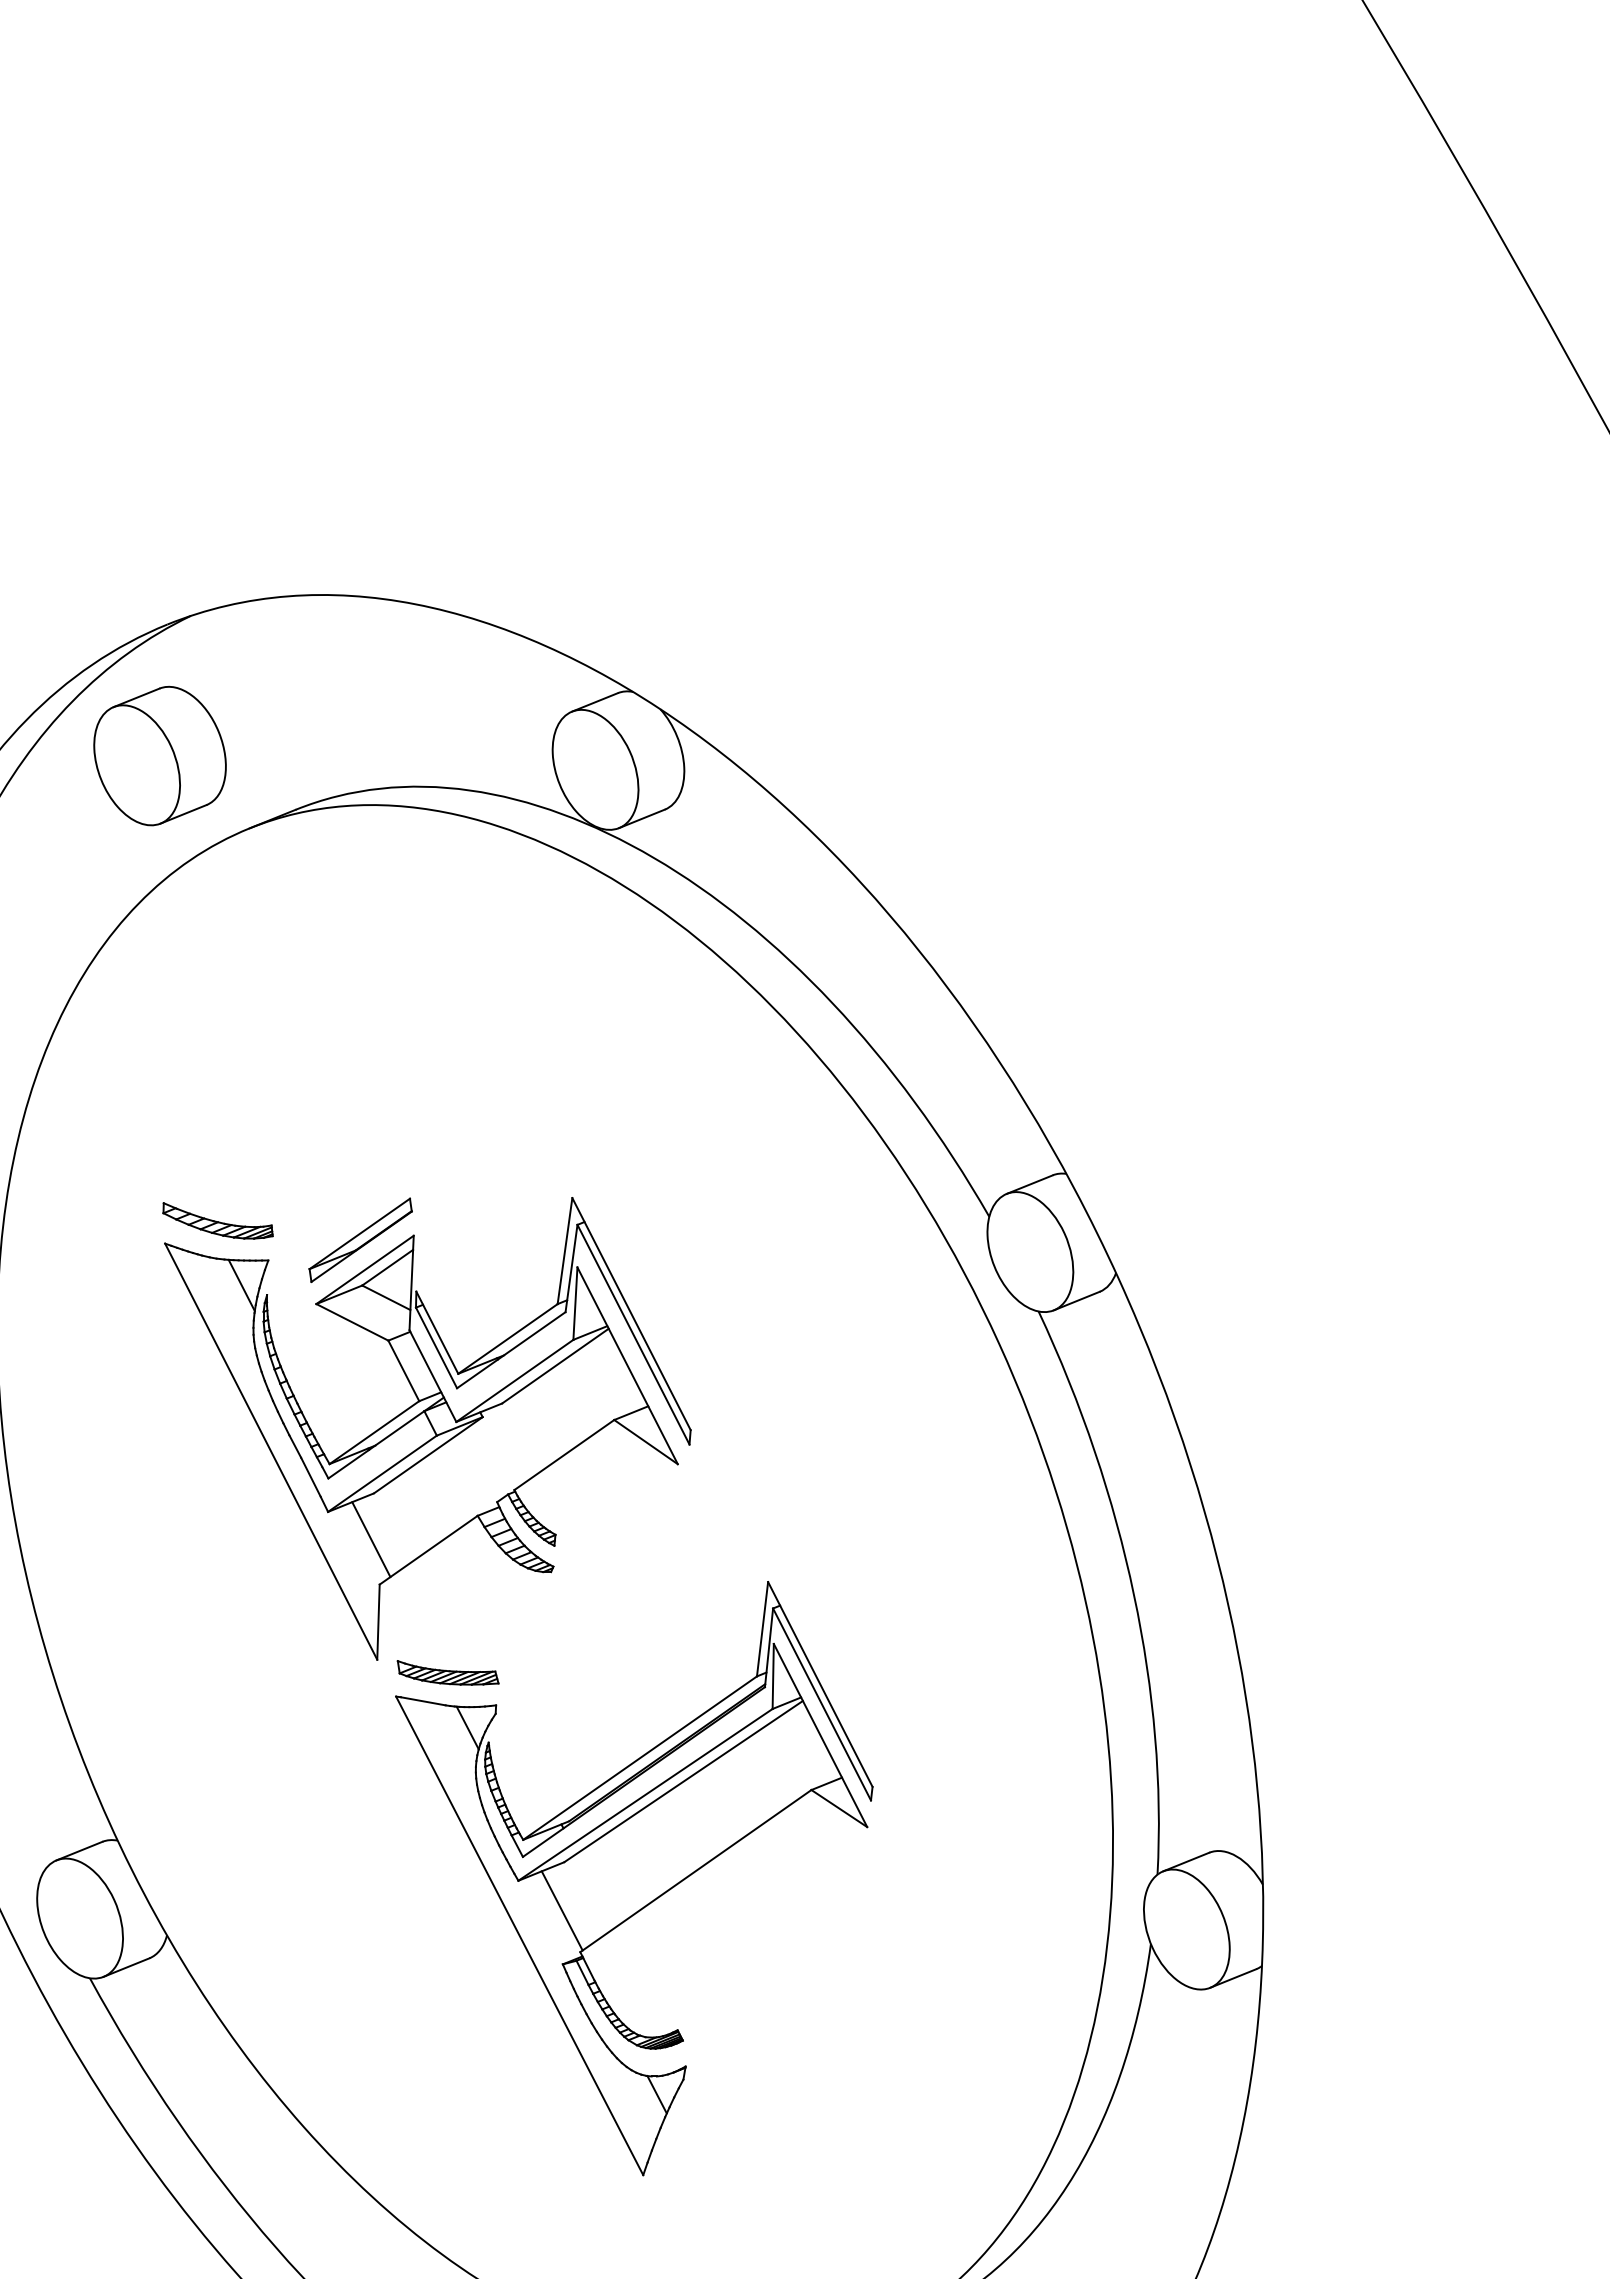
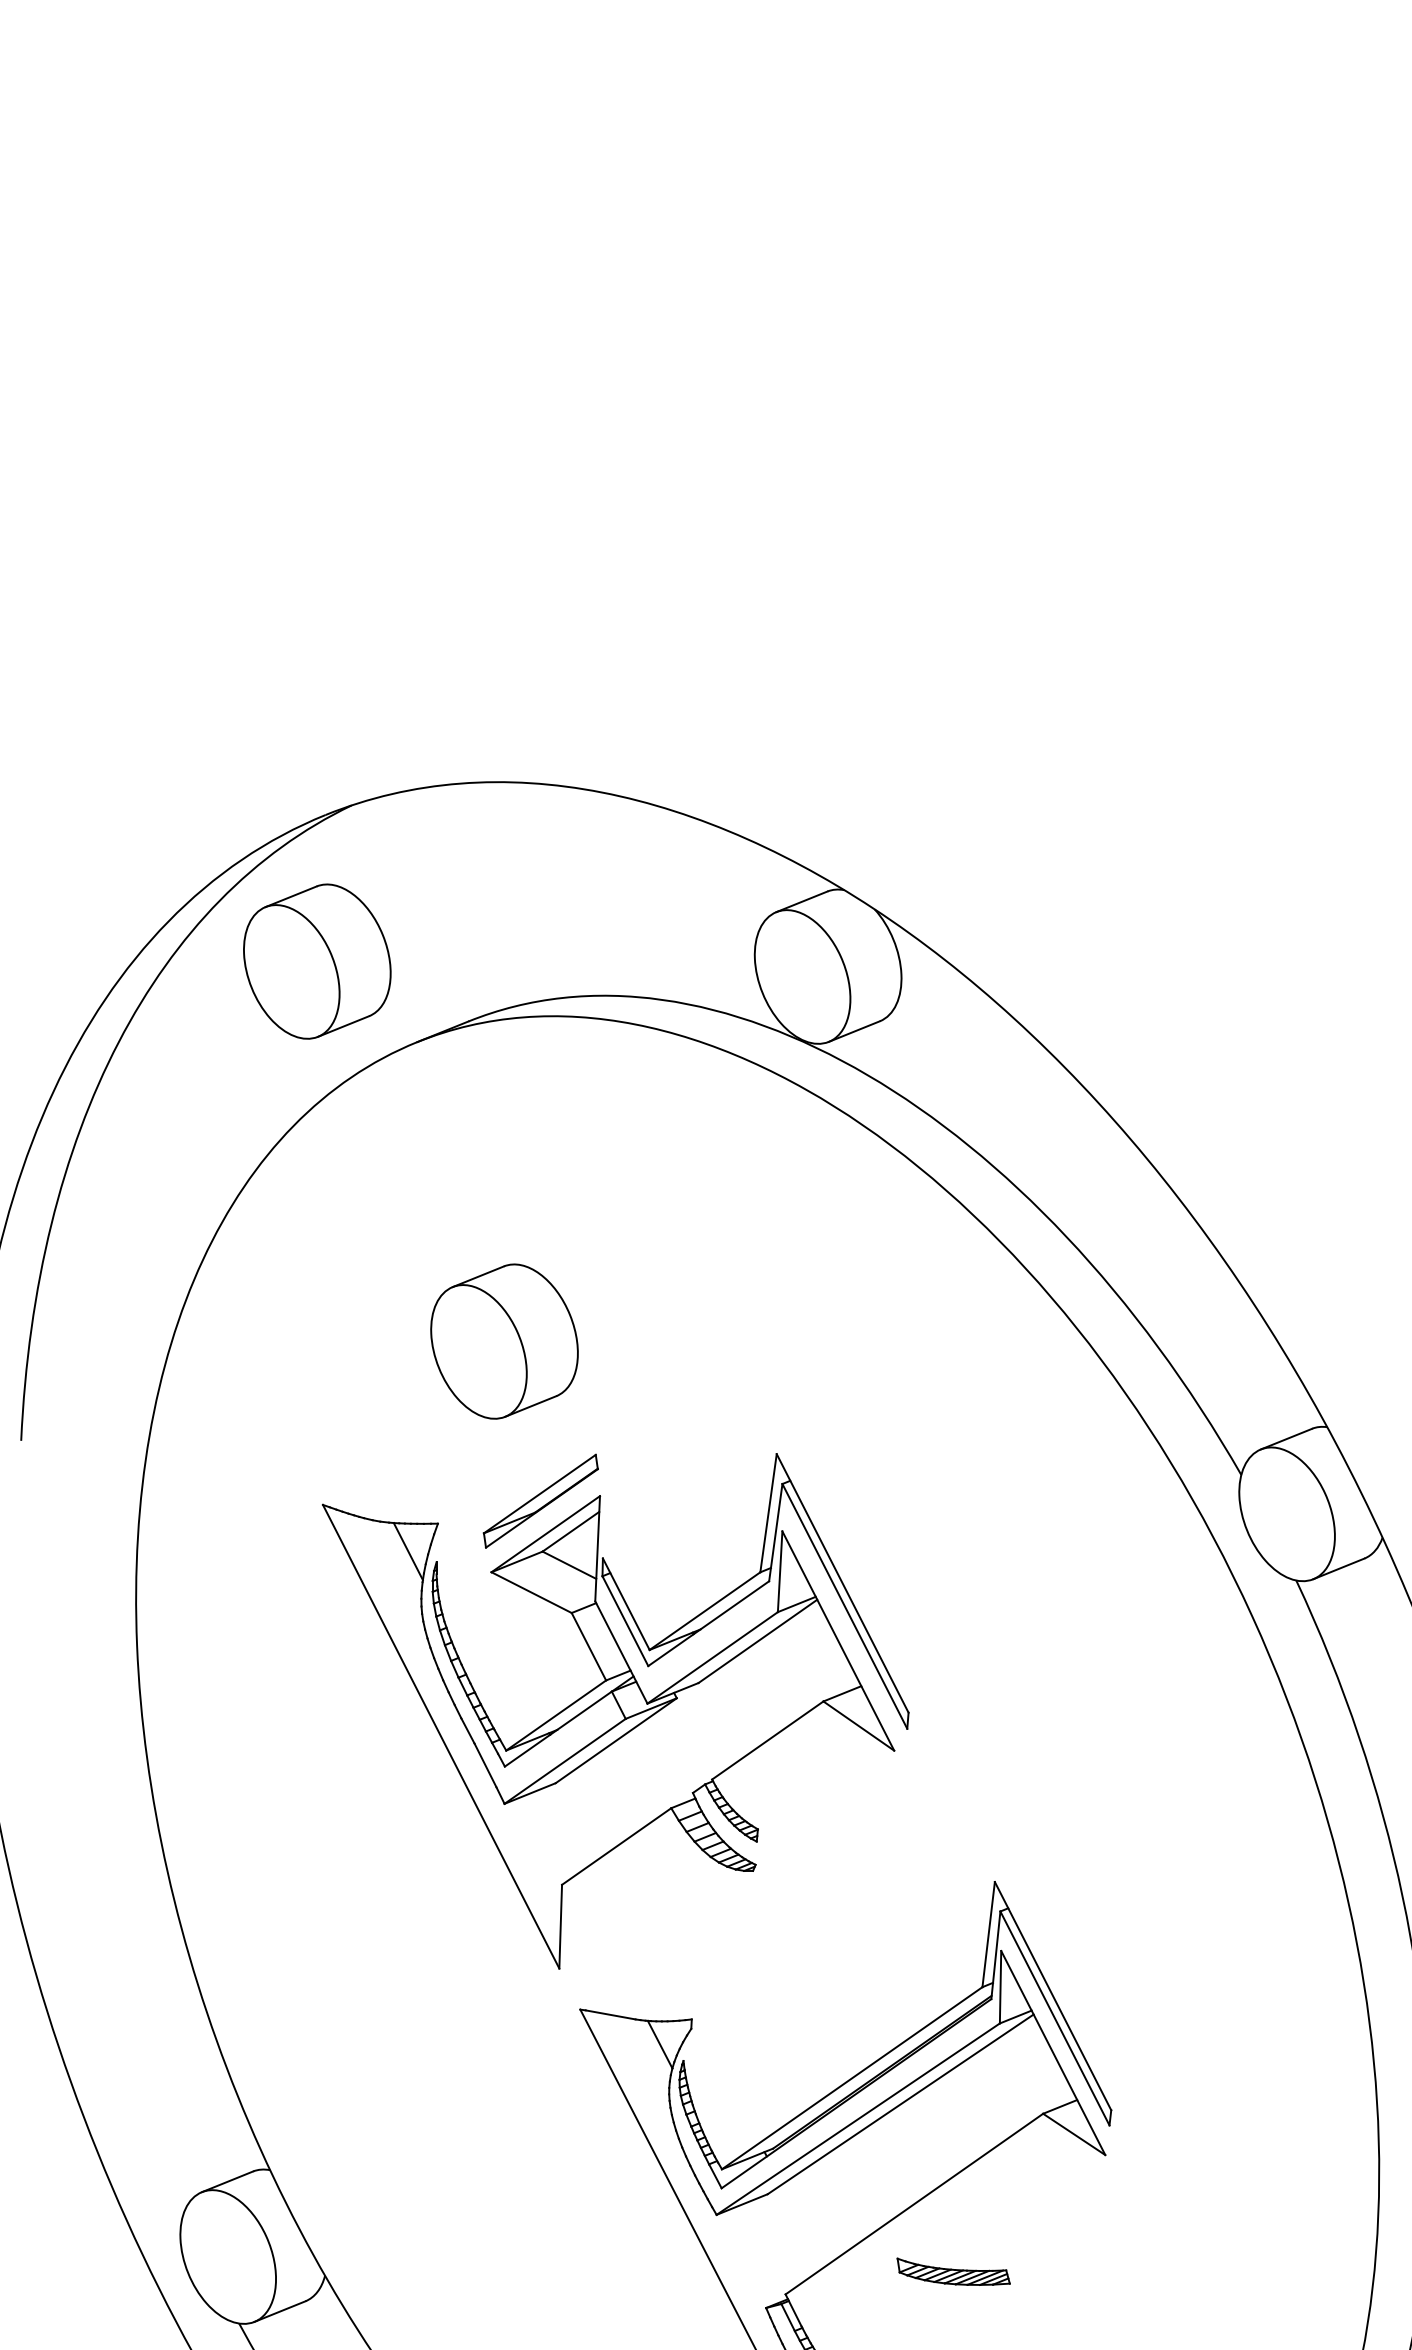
part: (327, 1096) -> (503, 1340), added
part: (217, 1220) -> (381, 1479), removed
line: (371, 1539) -> (552, 1834), removed
part: (447, 1672) -> (952, 2271), moved
line: (561, 1910) -> (764, 2248), removed

